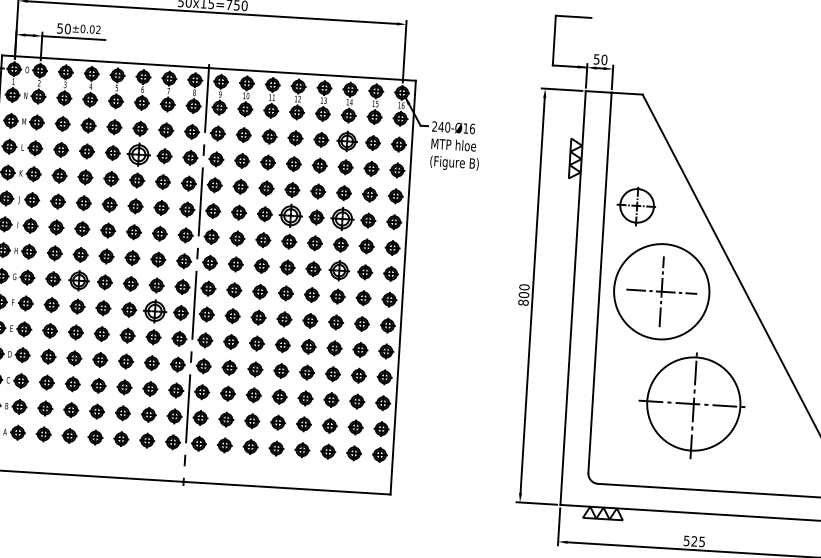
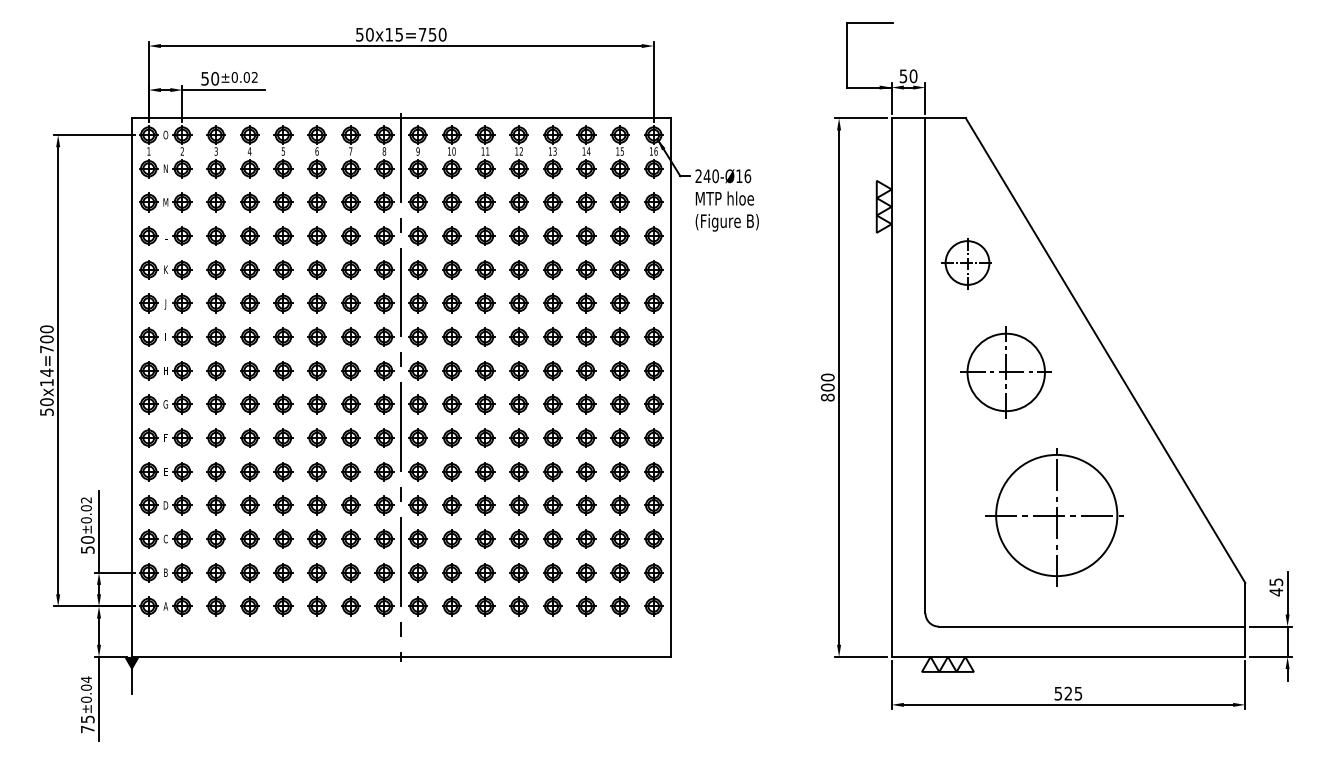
part: (347, 141) -> (586, 202), size x0.71
part: (138, 154) -> (316, 235), size x0.62
part: (290, 215) -> (518, 303), size x0.62
part: (342, 219) -> (586, 303), size x0.62
part: (339, 270) -> (586, 370), size x0.71
part: (78, 280) -> (249, 404), size x0.71
circle: (661, 291) -> (1005, 372), size x0.62
part: (154, 310) -> (350, 437), size x0.62

